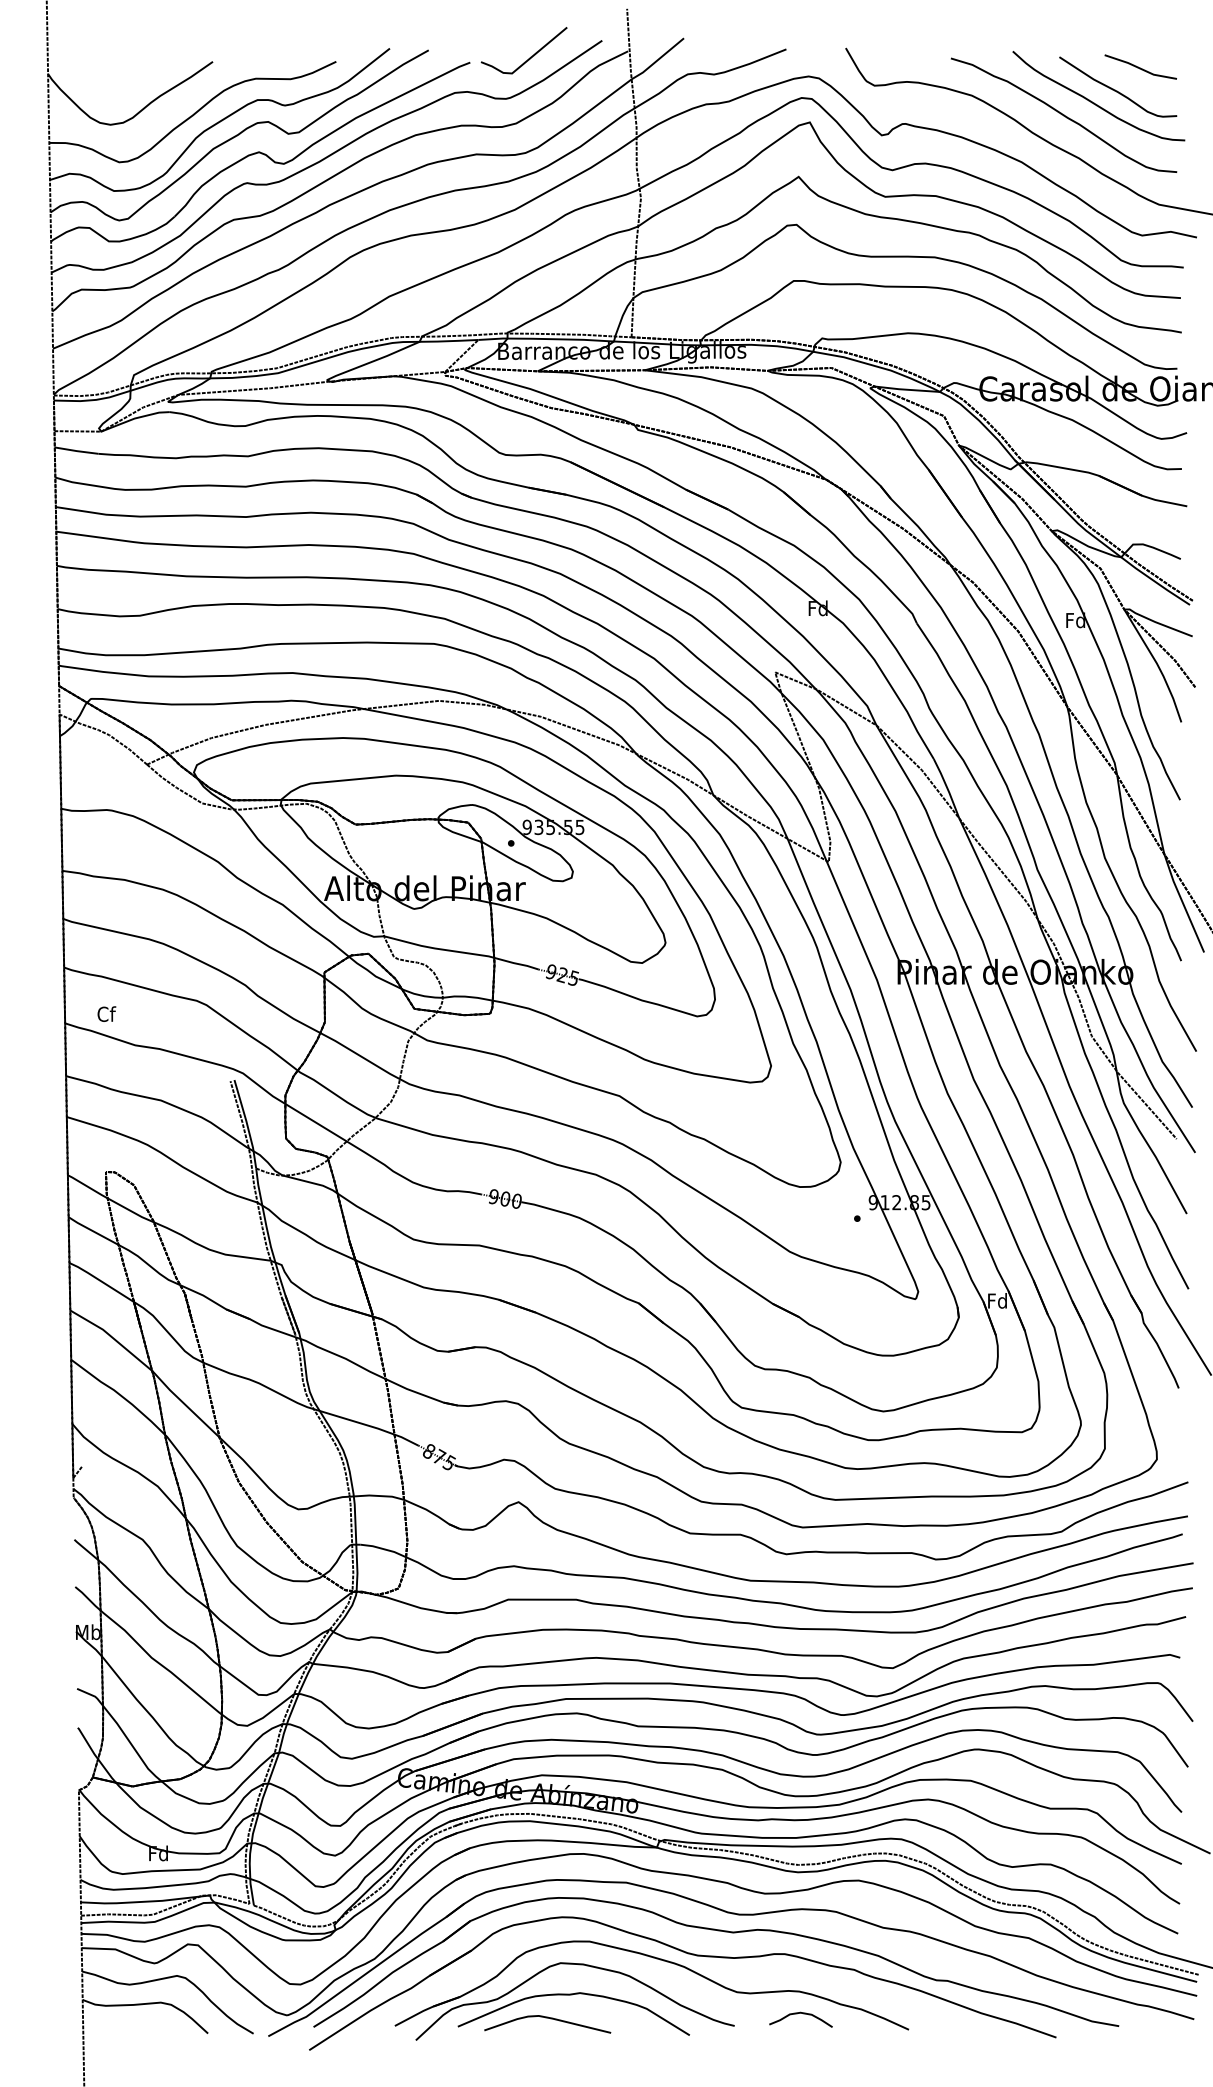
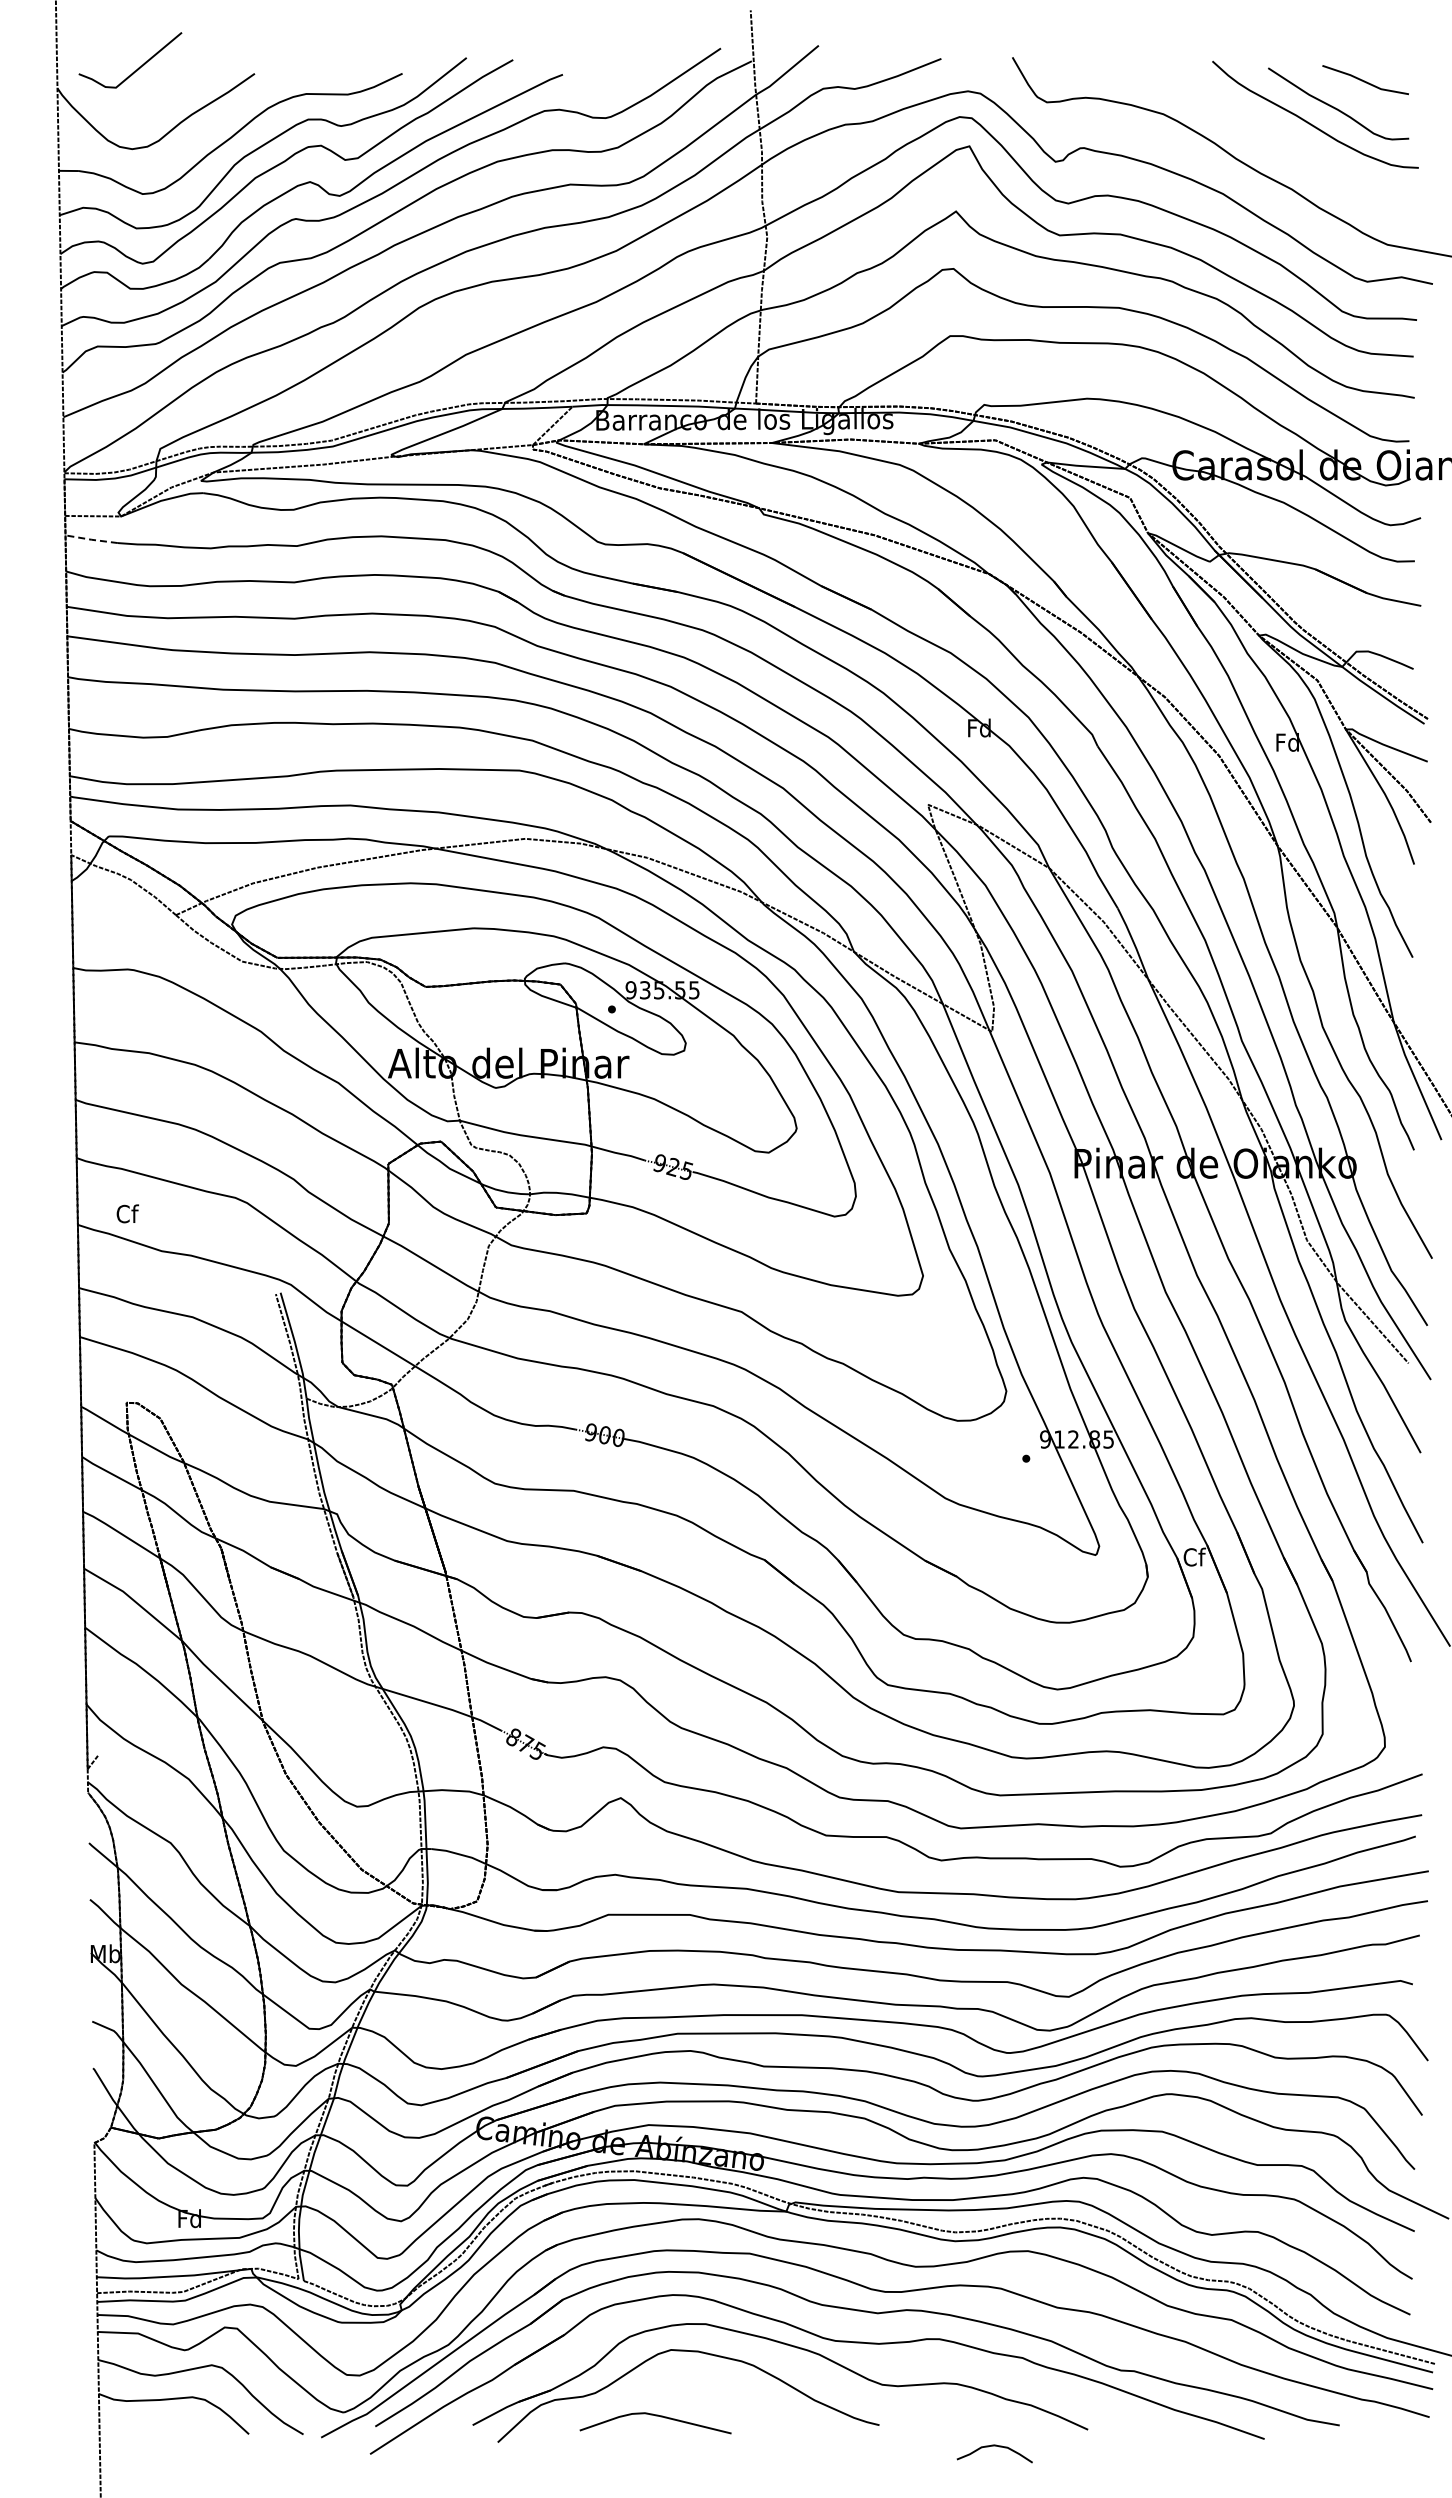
line: (530, 56) -> (138, 67), moved
curve: (1063, 115) -> (1273, 137), removed
line: (76, 450) -> (91, 539), solid -> dashed
text: (997, 1300) -> (1193, 1556), Fd -> Cf
curve: (572, 1995) -> (685, 2388), removed
curve: (800, 2013) -> (994, 2446), moved

